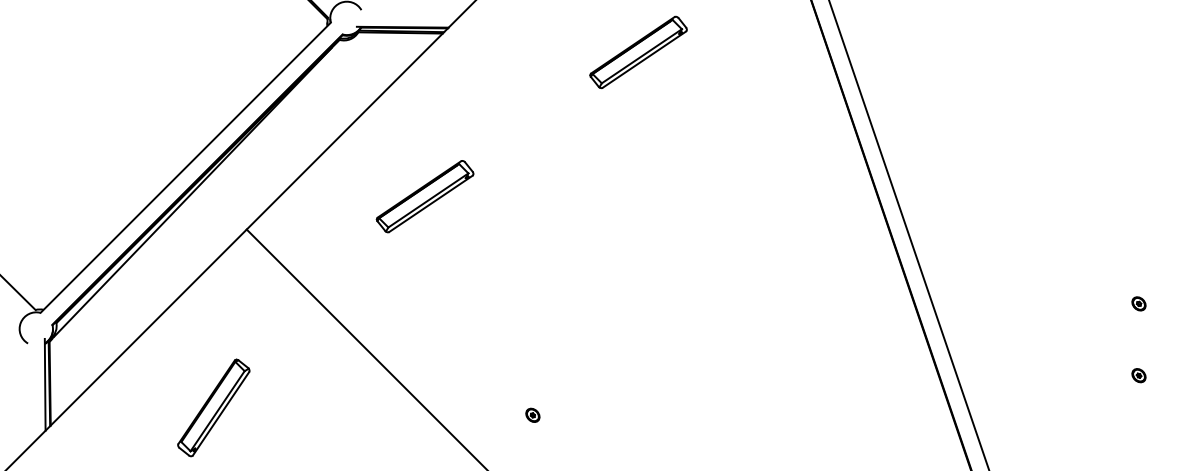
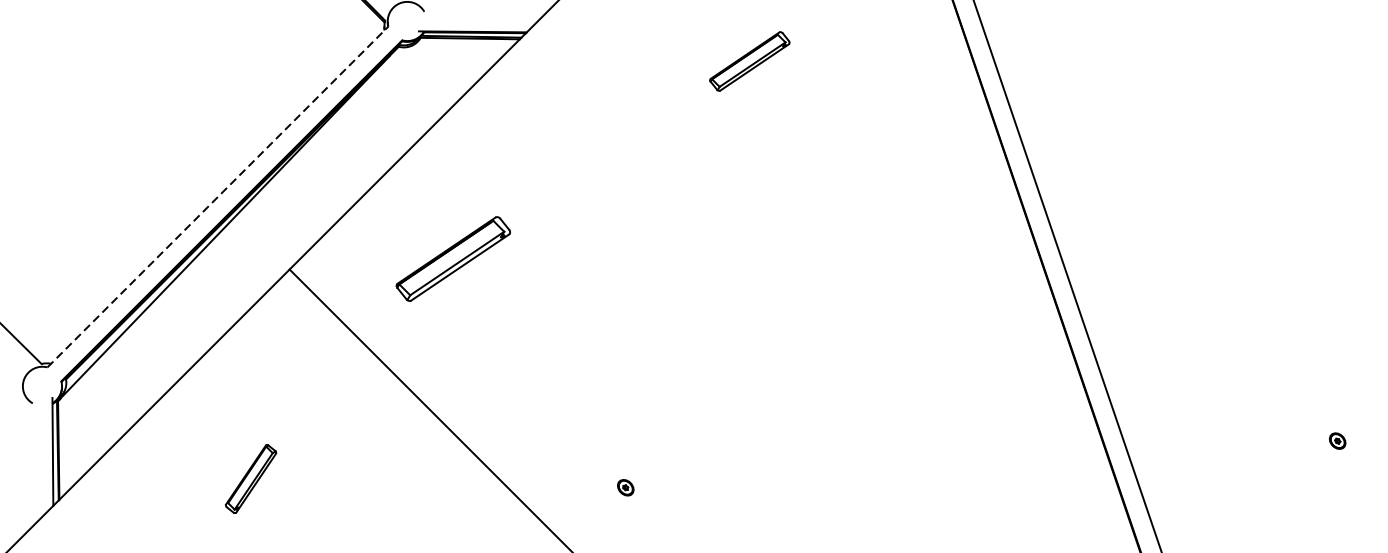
part: (638, 52) -> (749, 61), size x0.7
line: (186, 167) -> (218, 196), solid -> dashed
part: (424, 196) -> (452, 258), moved
part: (1138, 303) -> (1337, 356), removed
part: (213, 407) -> (250, 478), size x0.6

